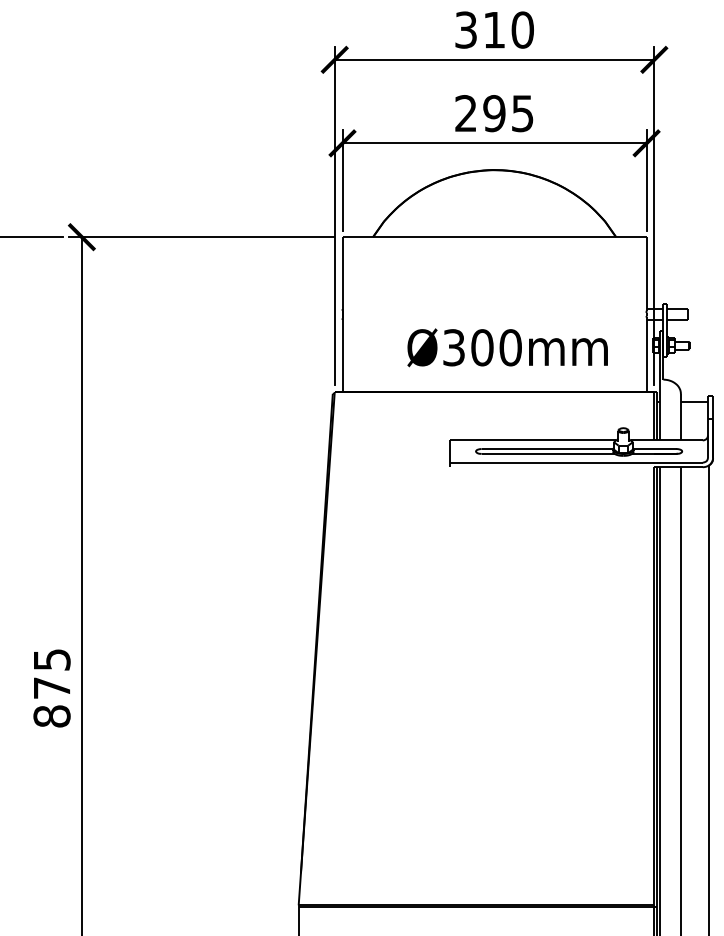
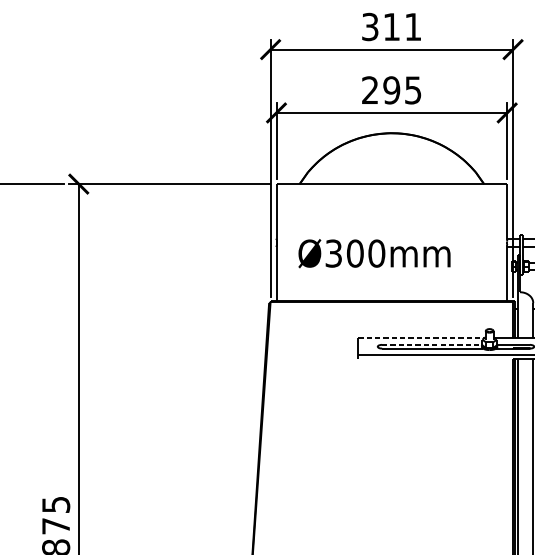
text: (522, 29) -> (413, 26), 310 -> 311
text: (507, 347) -> (374, 253), moved
line: (533, 440) -> (421, 338), solid -> dashed
line: (547, 449) -> (432, 345), solid -> dashed

